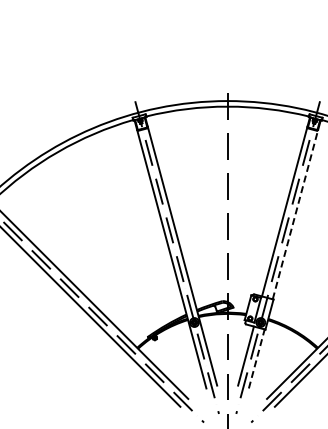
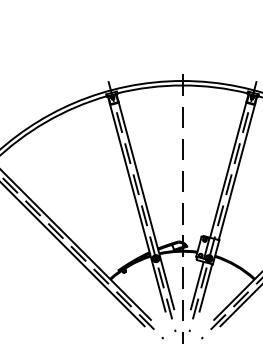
line: (295, 214) -> (236, 172), dashed -> solid
line: (256, 358) -> (205, 287), dashed -> solid

